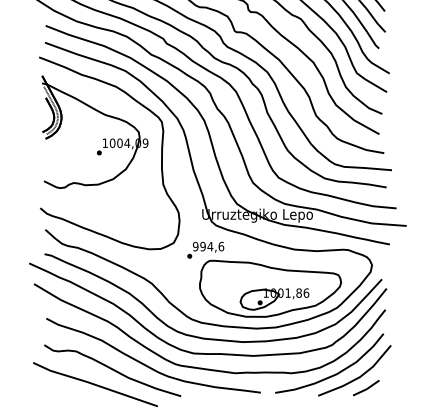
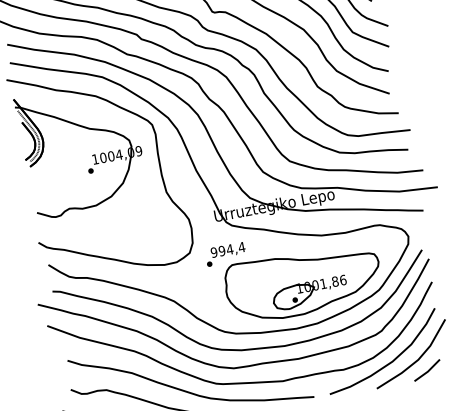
text: (221, 246) -> (241, 247), 994,6 -> 994,4

